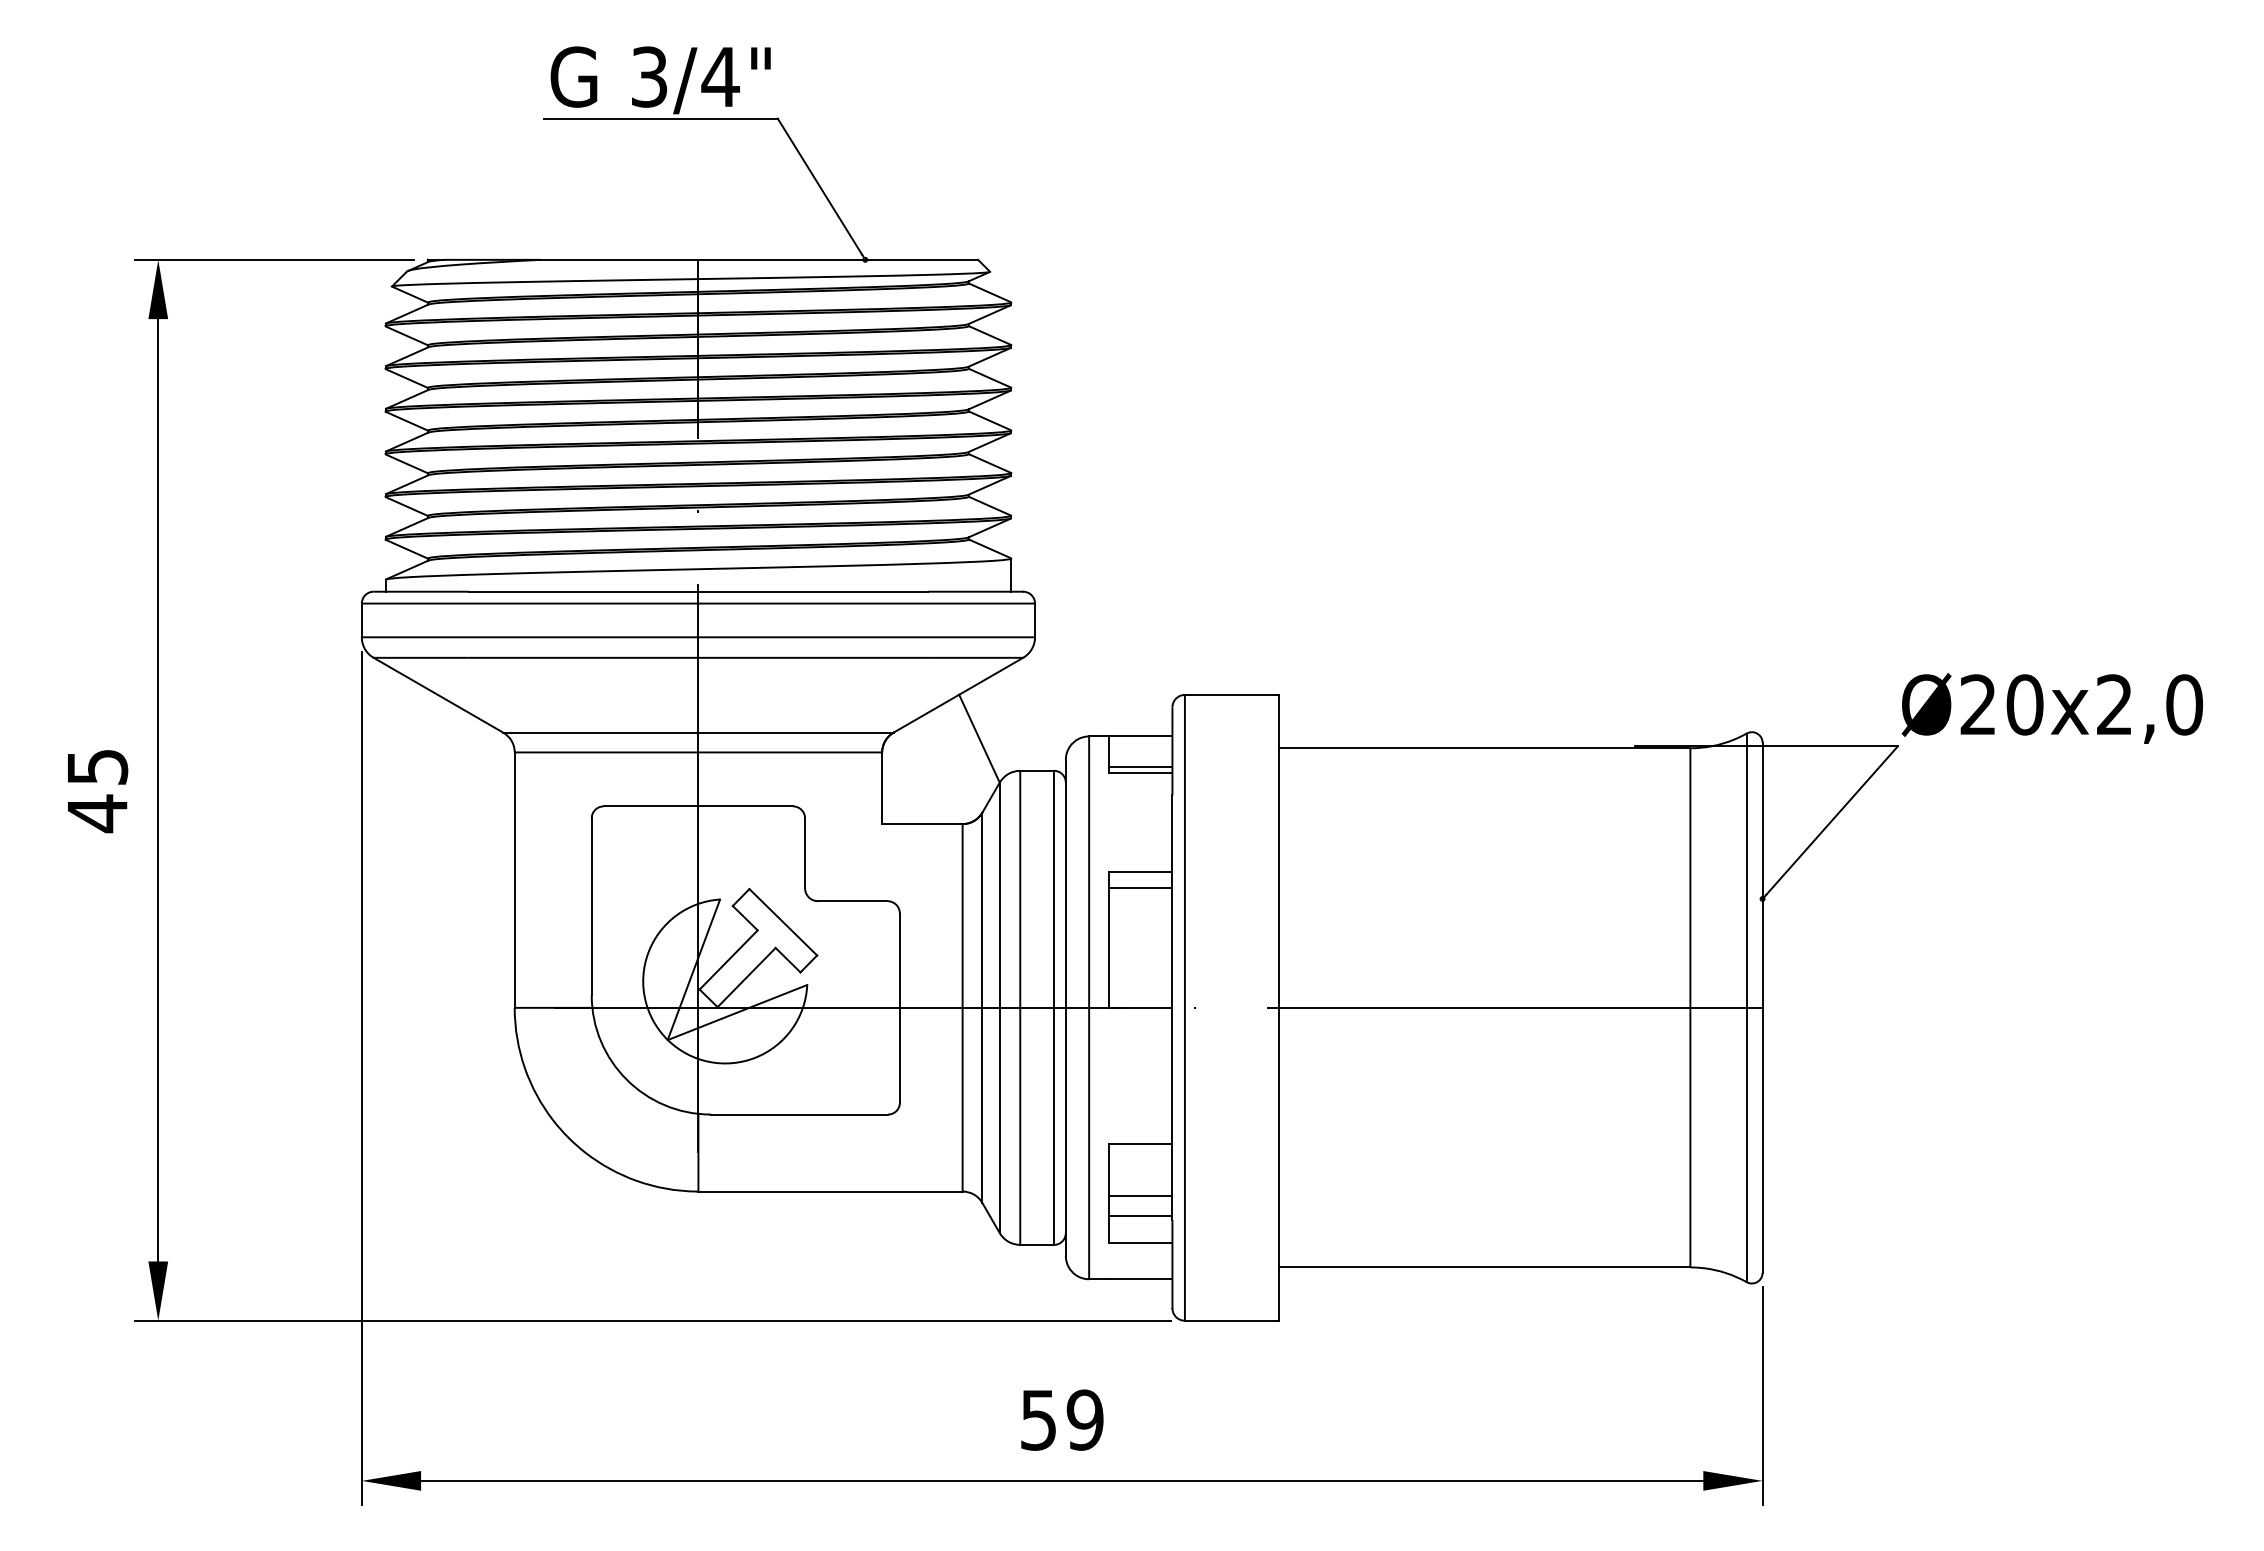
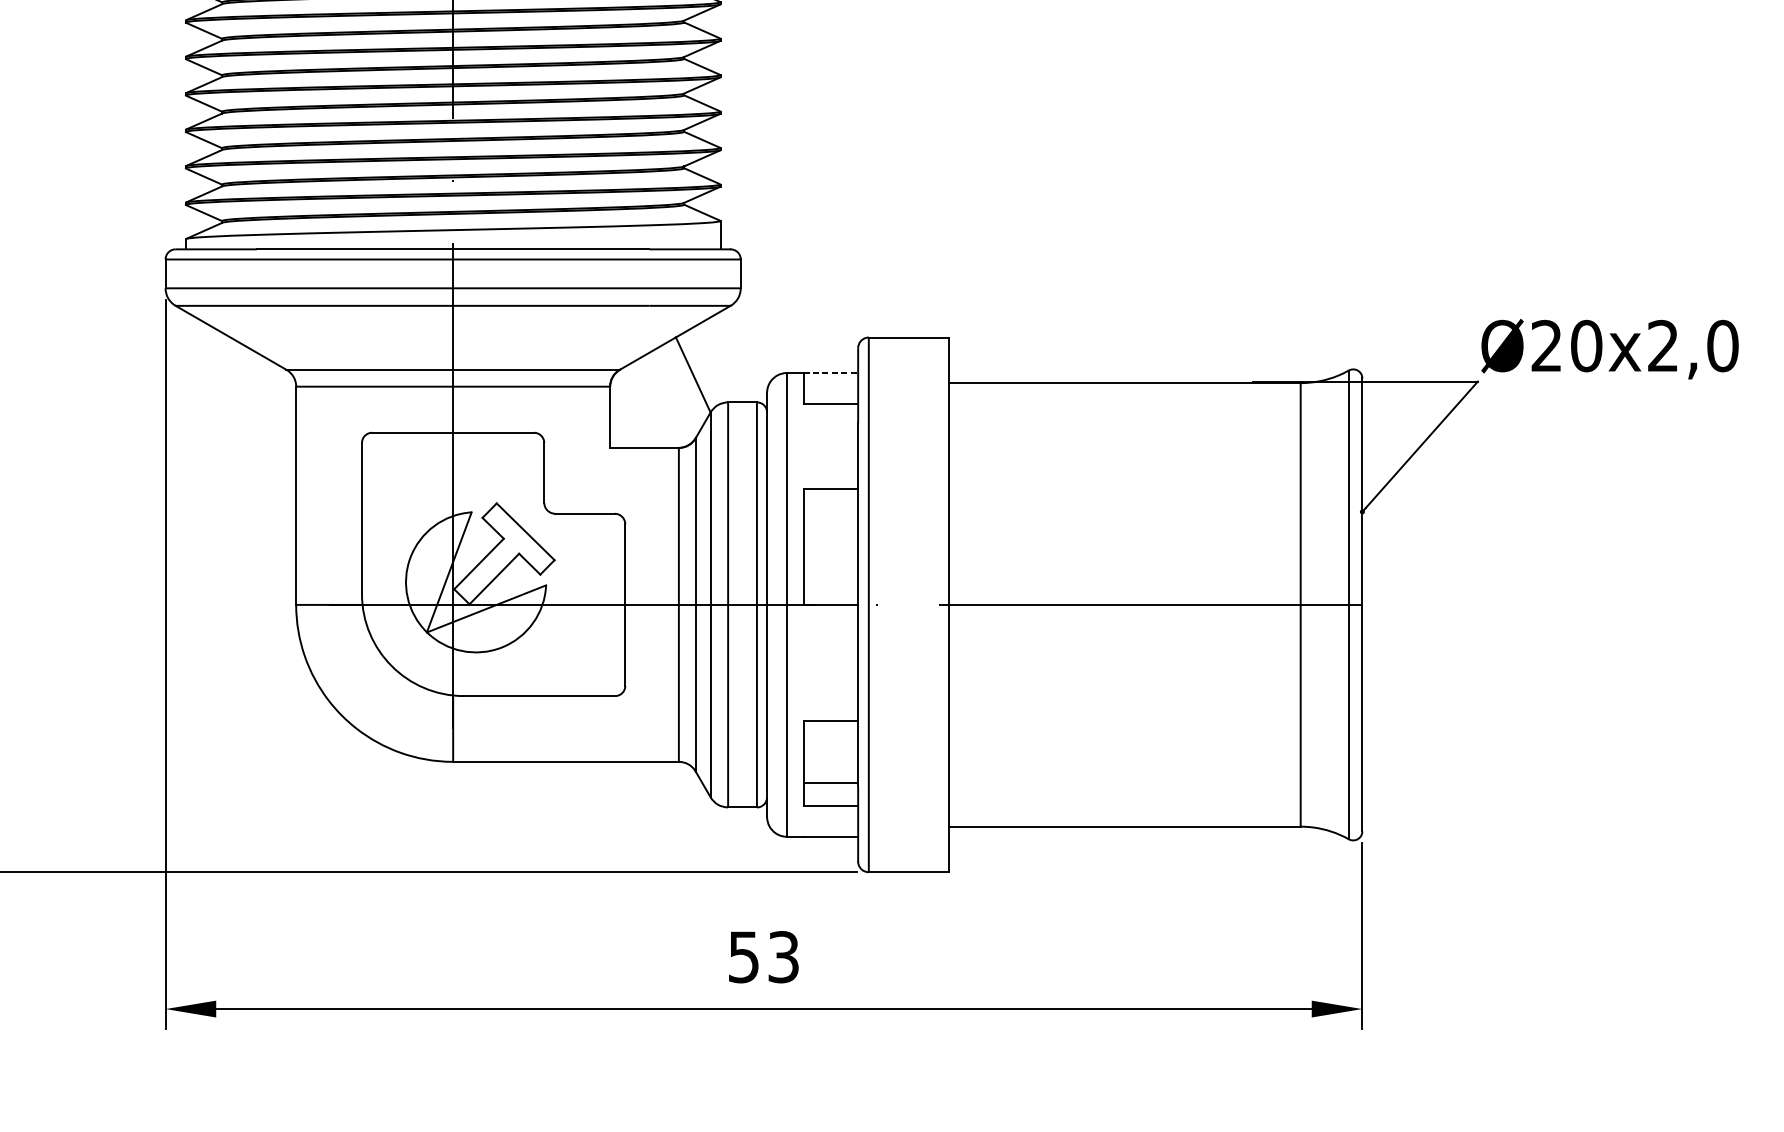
line: (1140, 736) -> (830, 373), solid -> dashed
line: (1140, 767) -> (830, 399), removed
line: (1140, 887) -> (830, 502), removed
line: (1140, 1196) -> (830, 766), removed
text: (1084, 1419) -> (783, 956), 59 -> 53

